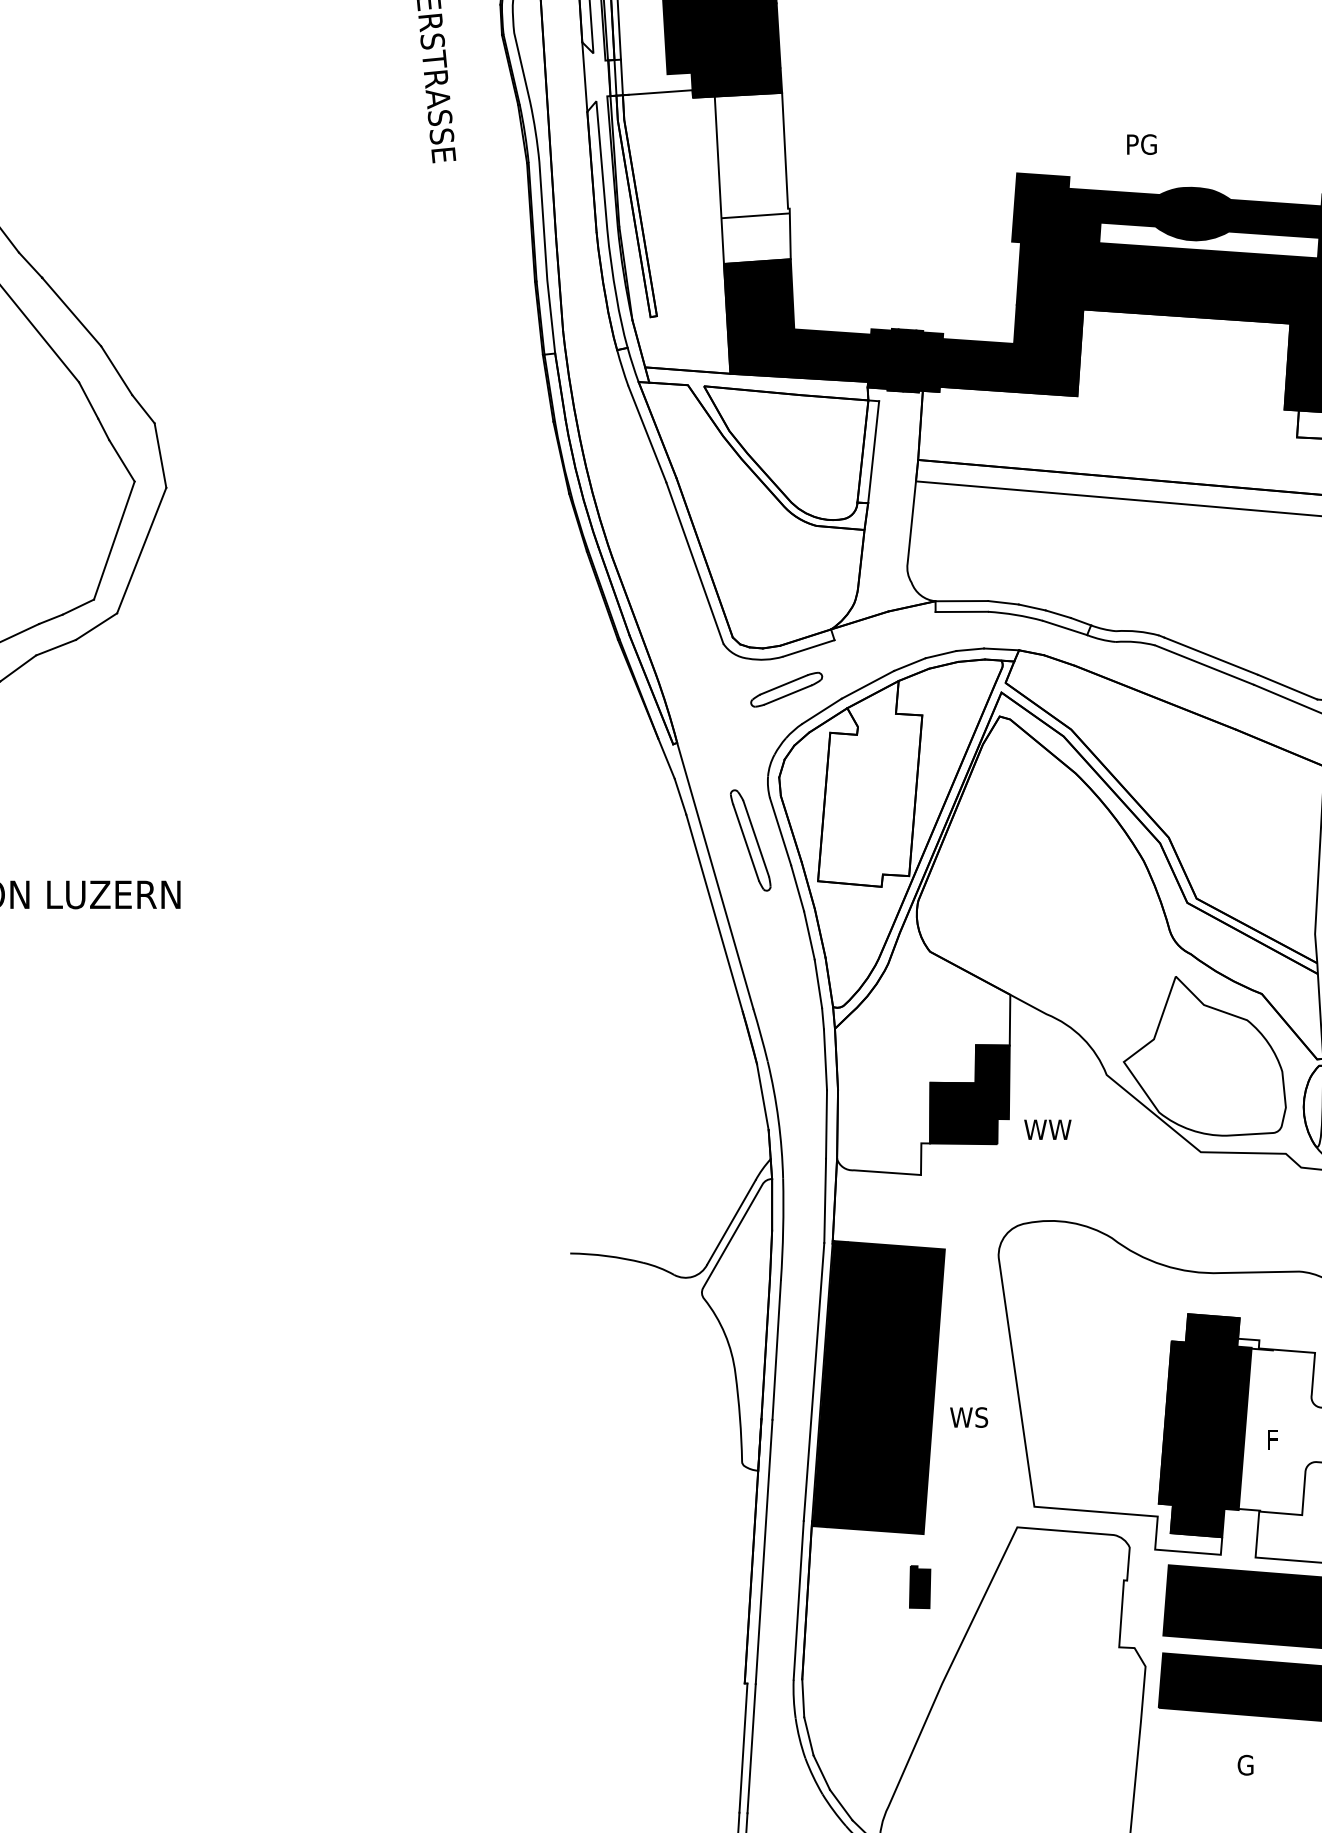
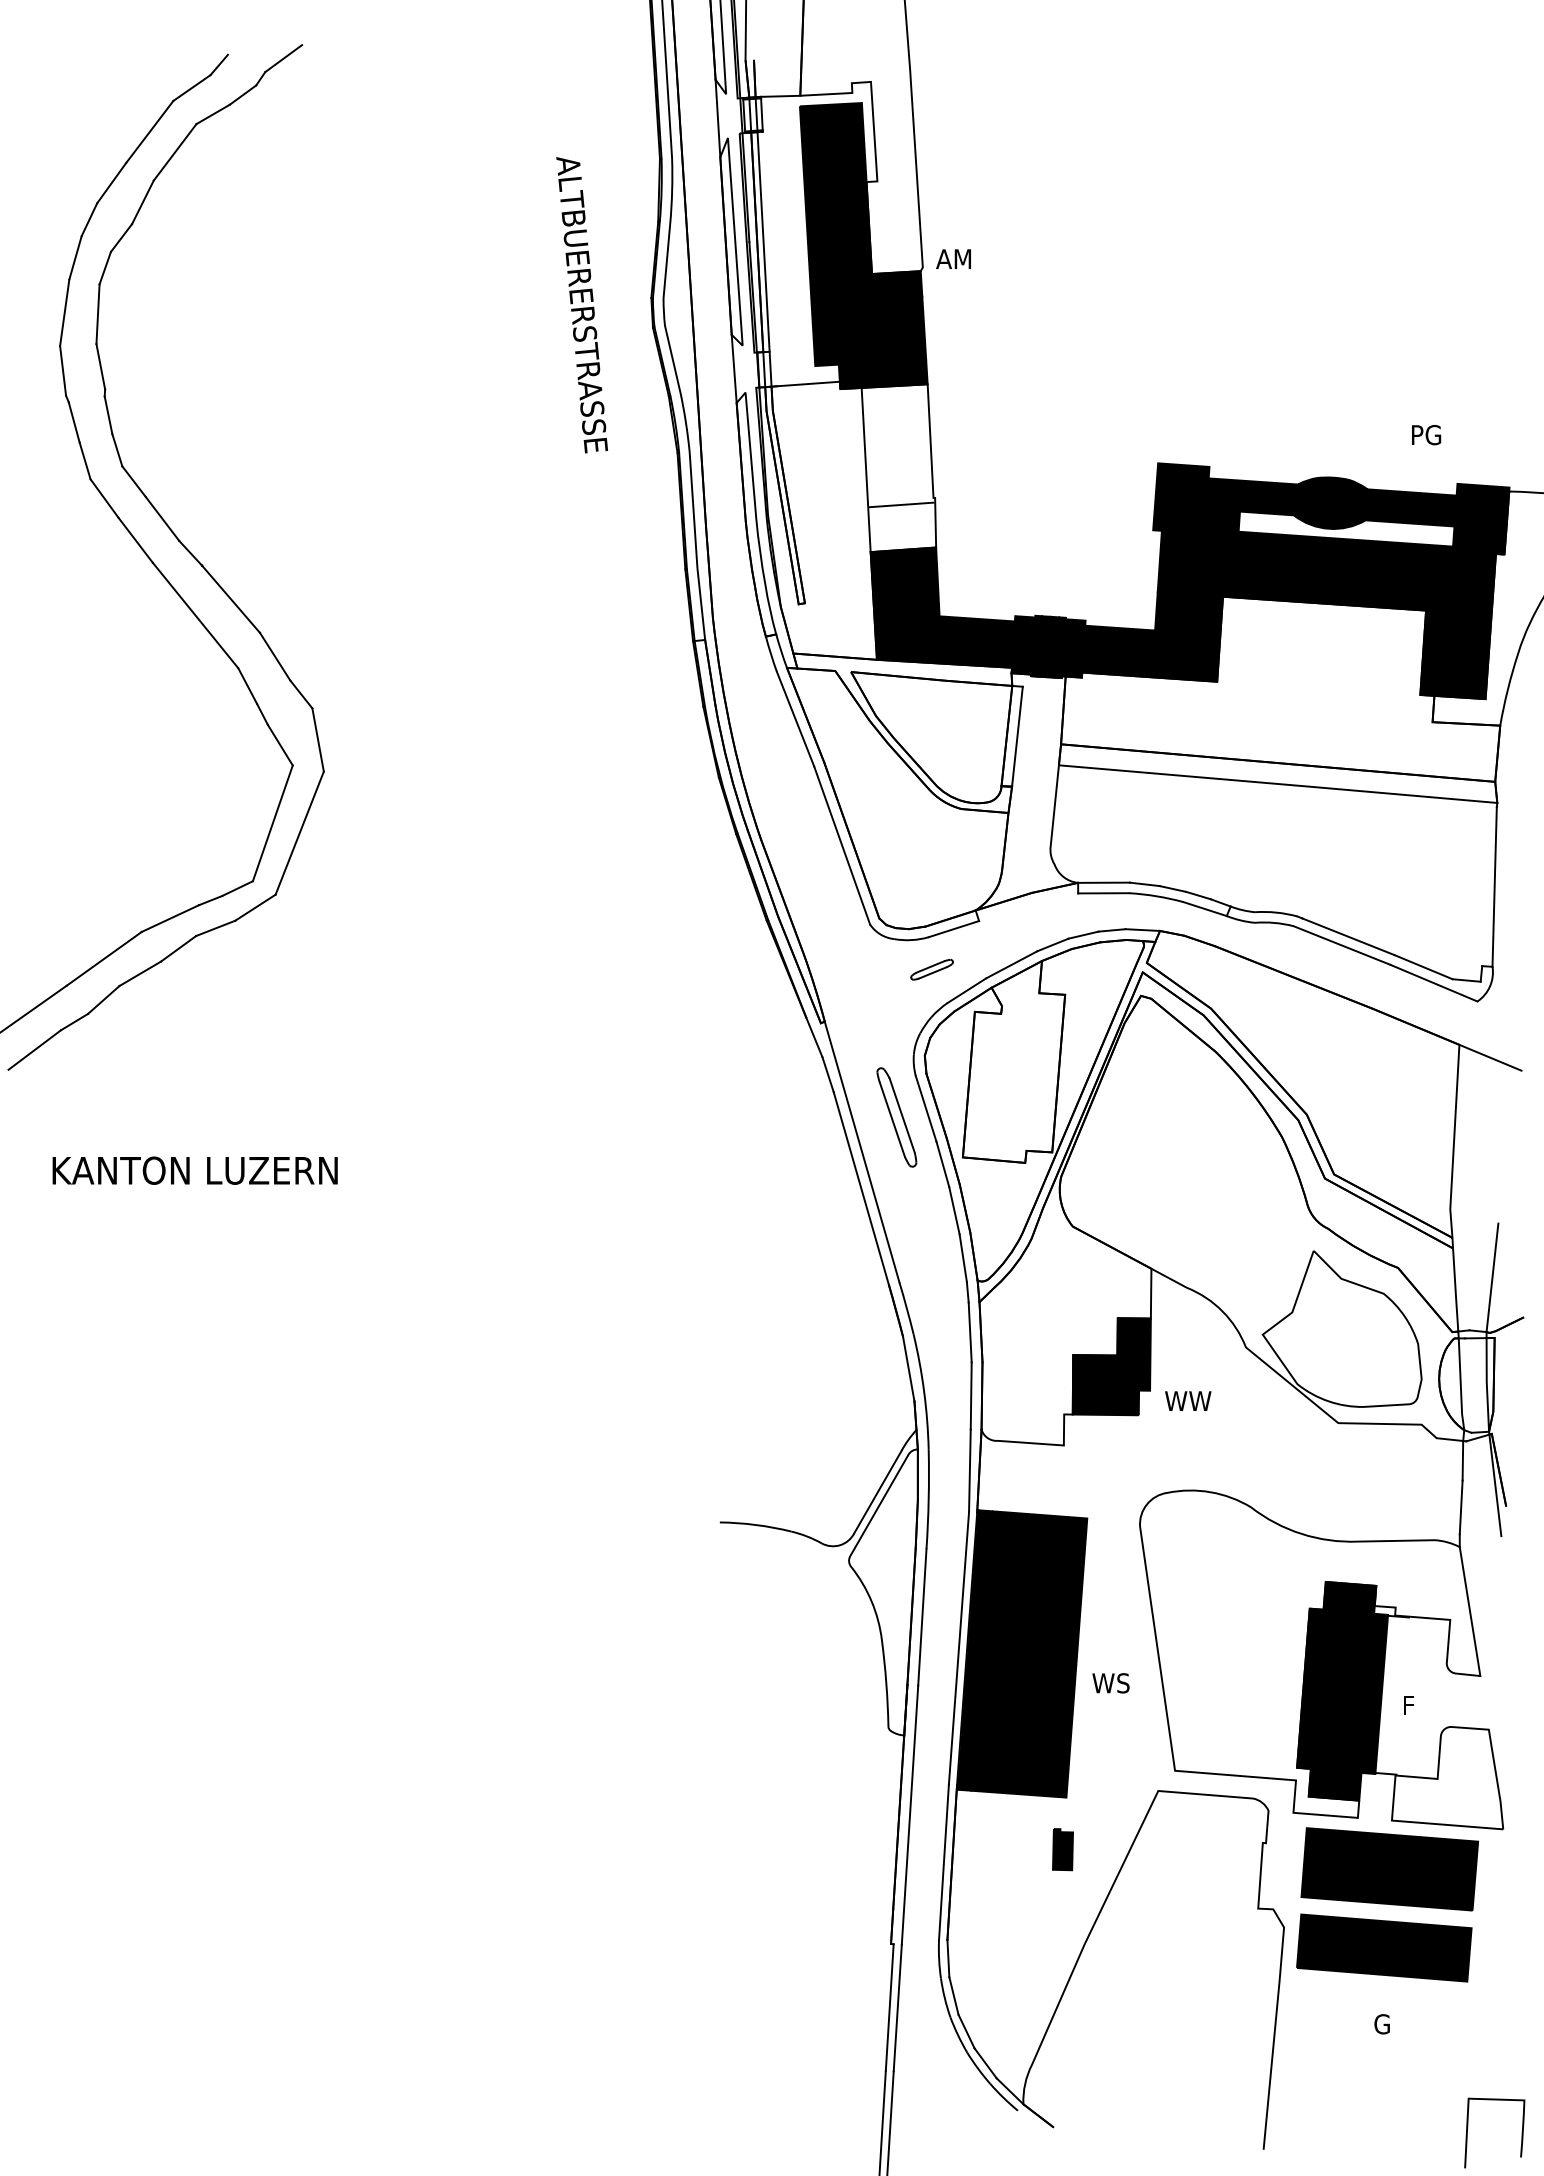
text: (1141, 144) -> (1426, 434), moved
part: (786, 689) -> (931, 969), size x0.6

